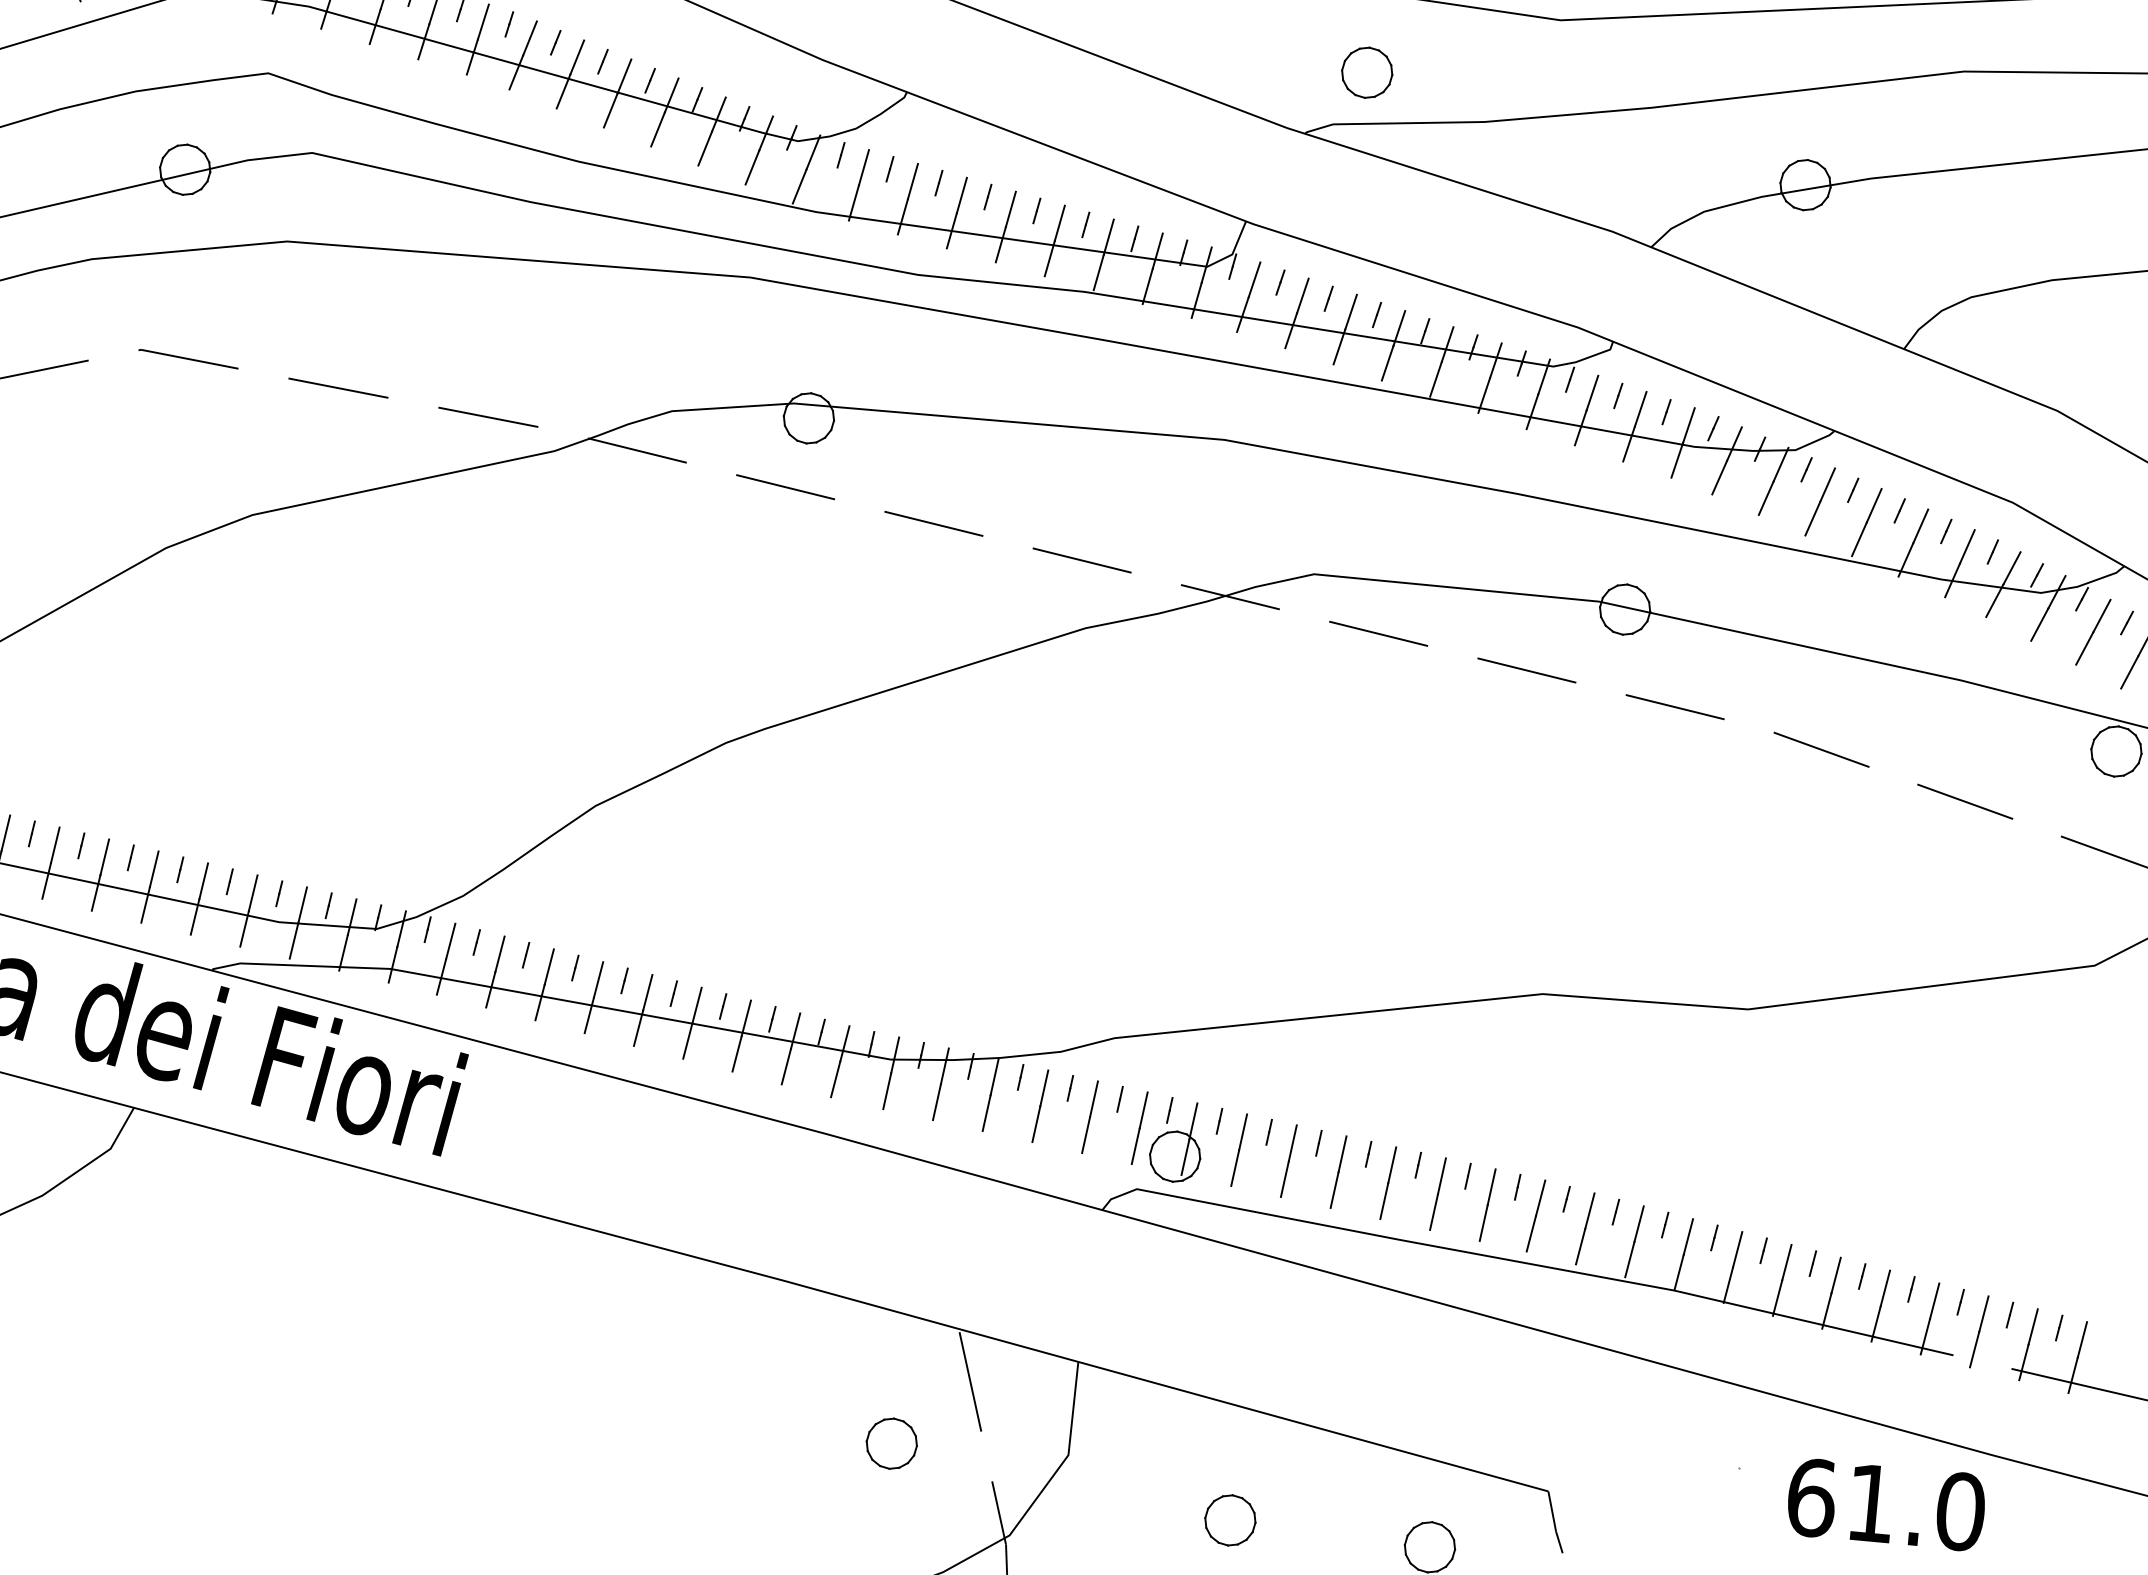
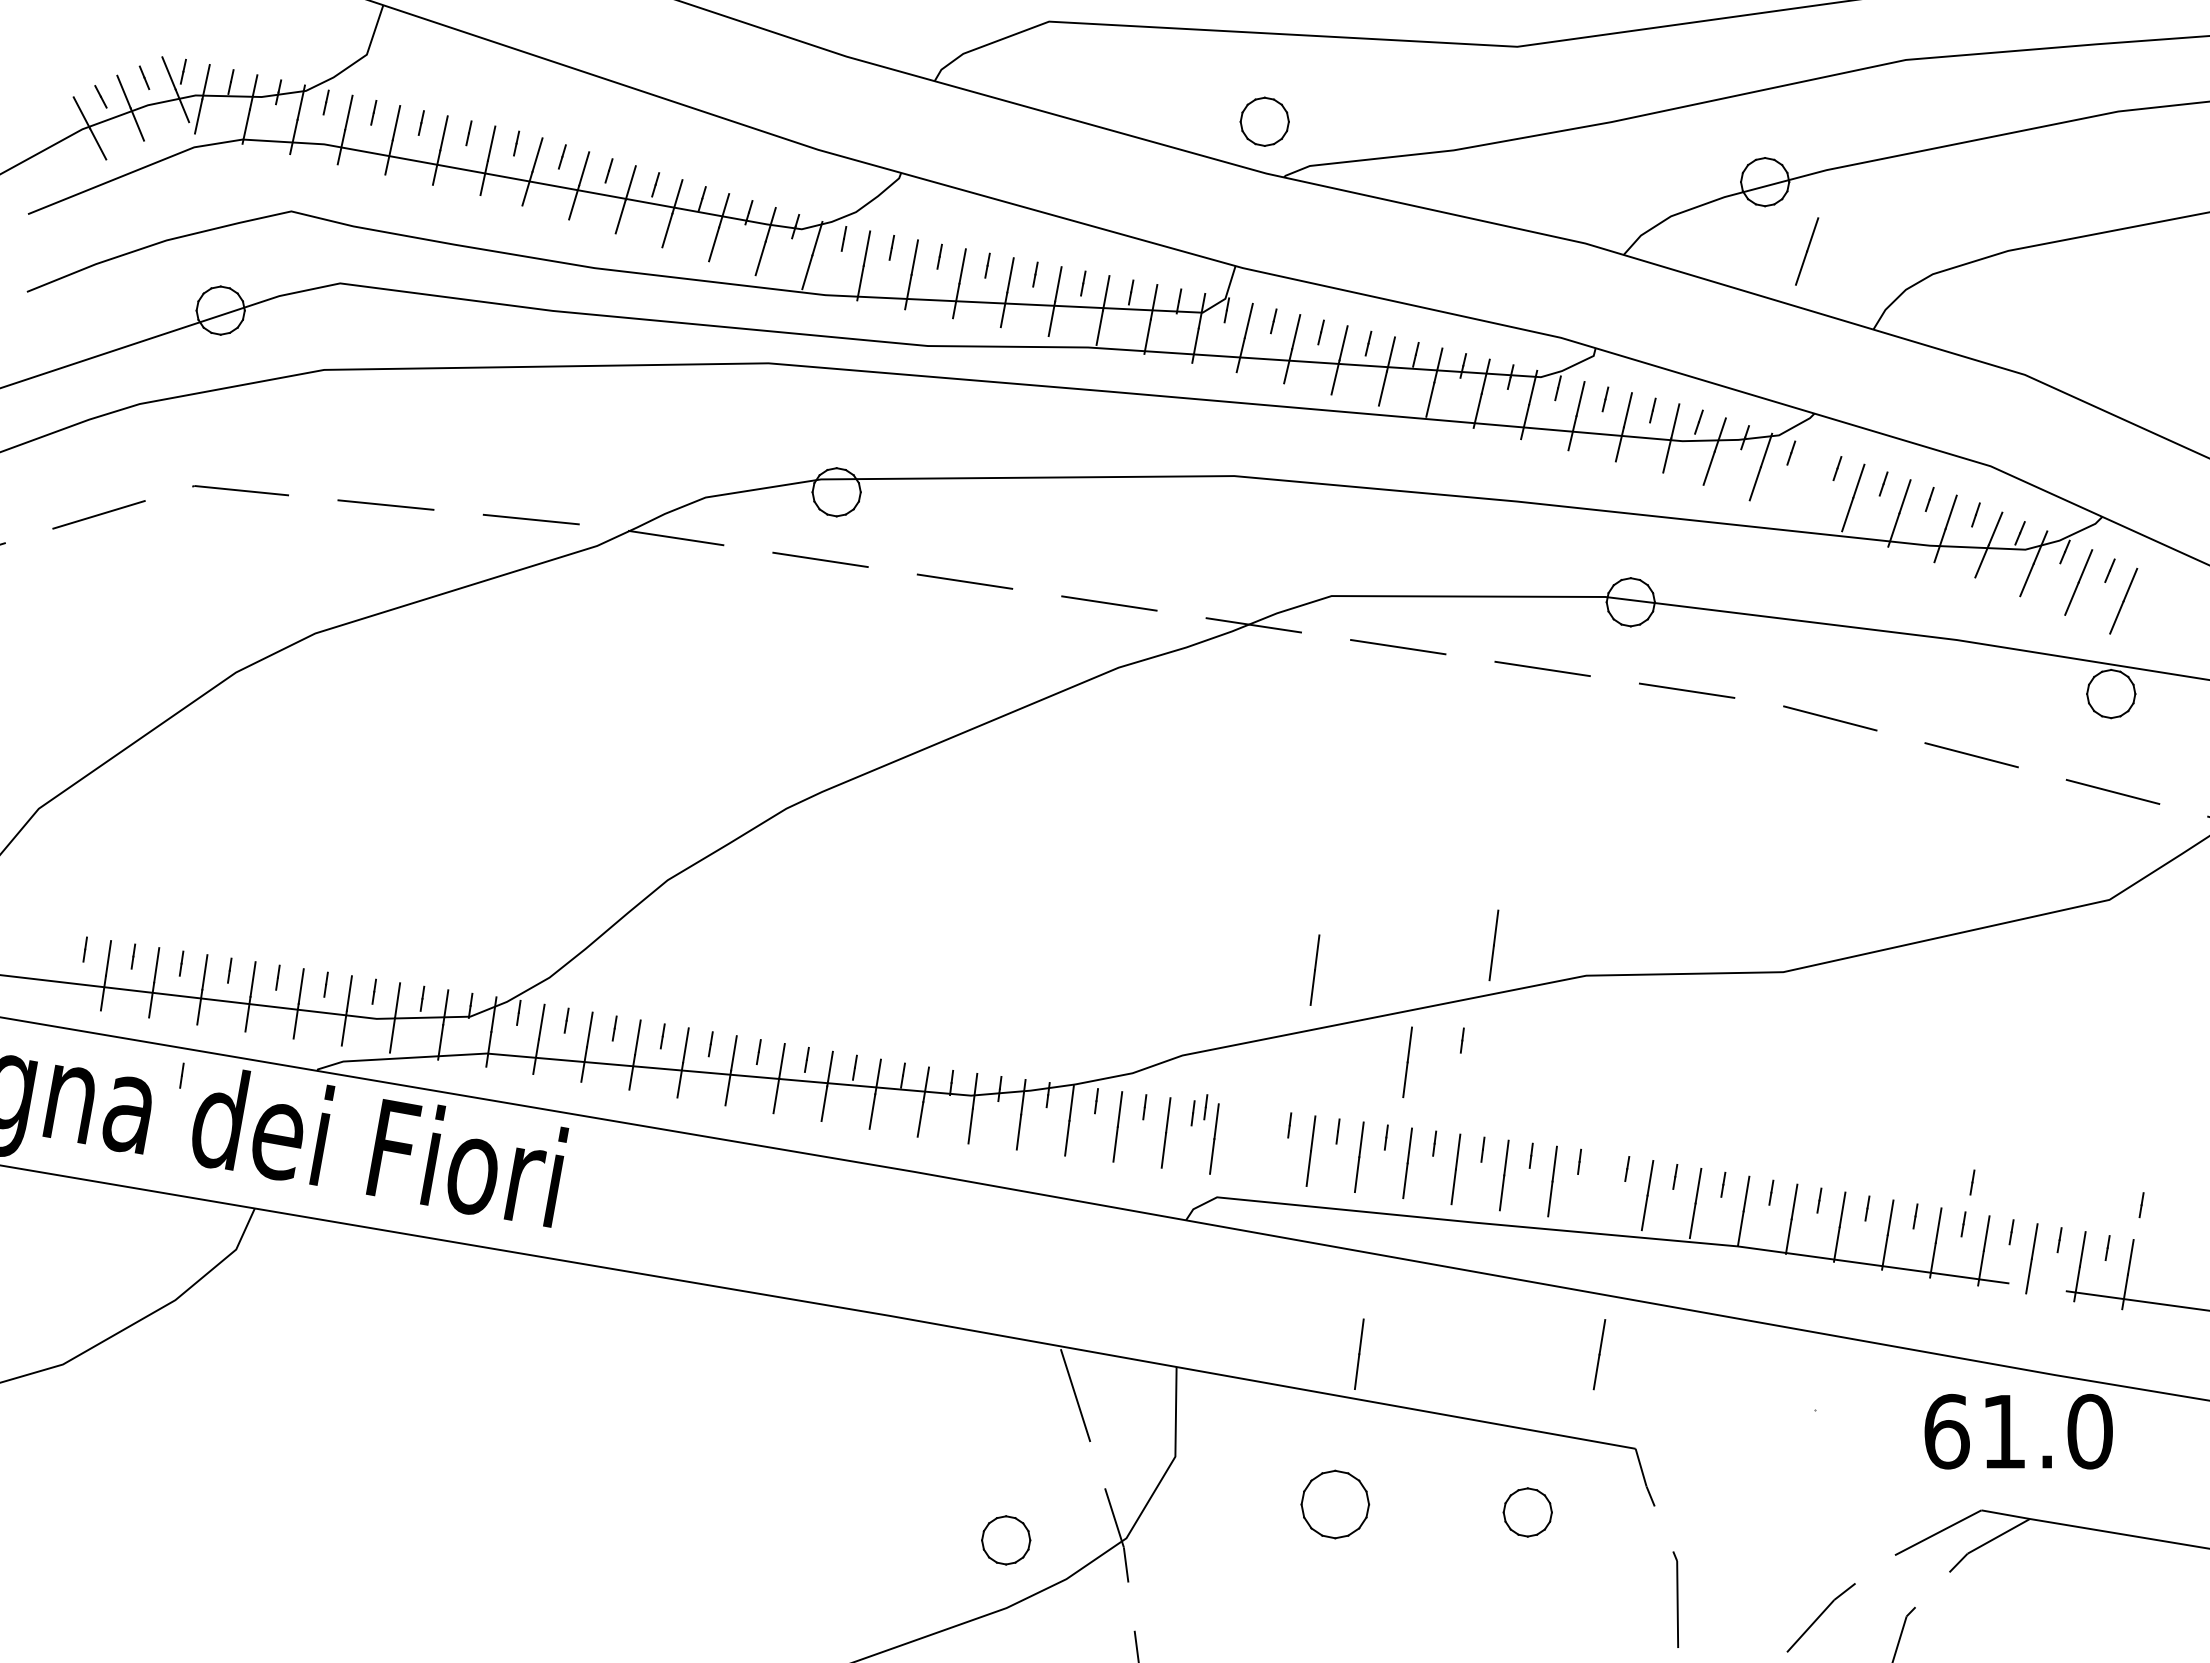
part: (1366, 72) -> (1264, 121), moved
line: (1820, 501) -> (1807, 251), moved
line: (1449, 953) -> (1493, 945), added
line: (1260, 961) -> (1314, 969), added
line: (70, 962) -> (181, 1075), added
line: (1407, 1049) -> (1462, 1040), added
line: (1348, 1067) -> (1407, 1062), added
line: (1133, 1094) -> (1205, 1107), added
part: (1176, 1140) -> (1250, 1147), removed
line: (1535, 1215) -> (1599, 1354), moved
line: (1924, 1246) -> (1972, 1182), added
line: (2098, 1286) -> (2141, 1205), added
line: (1270, 1365) -> (1359, 1353), added
part: (892, 1443) -> (1006, 1540), moved
text: (1886, 1504) -> (2018, 1431), moved
part: (1230, 1520) -> (1335, 1504), size x1.4

